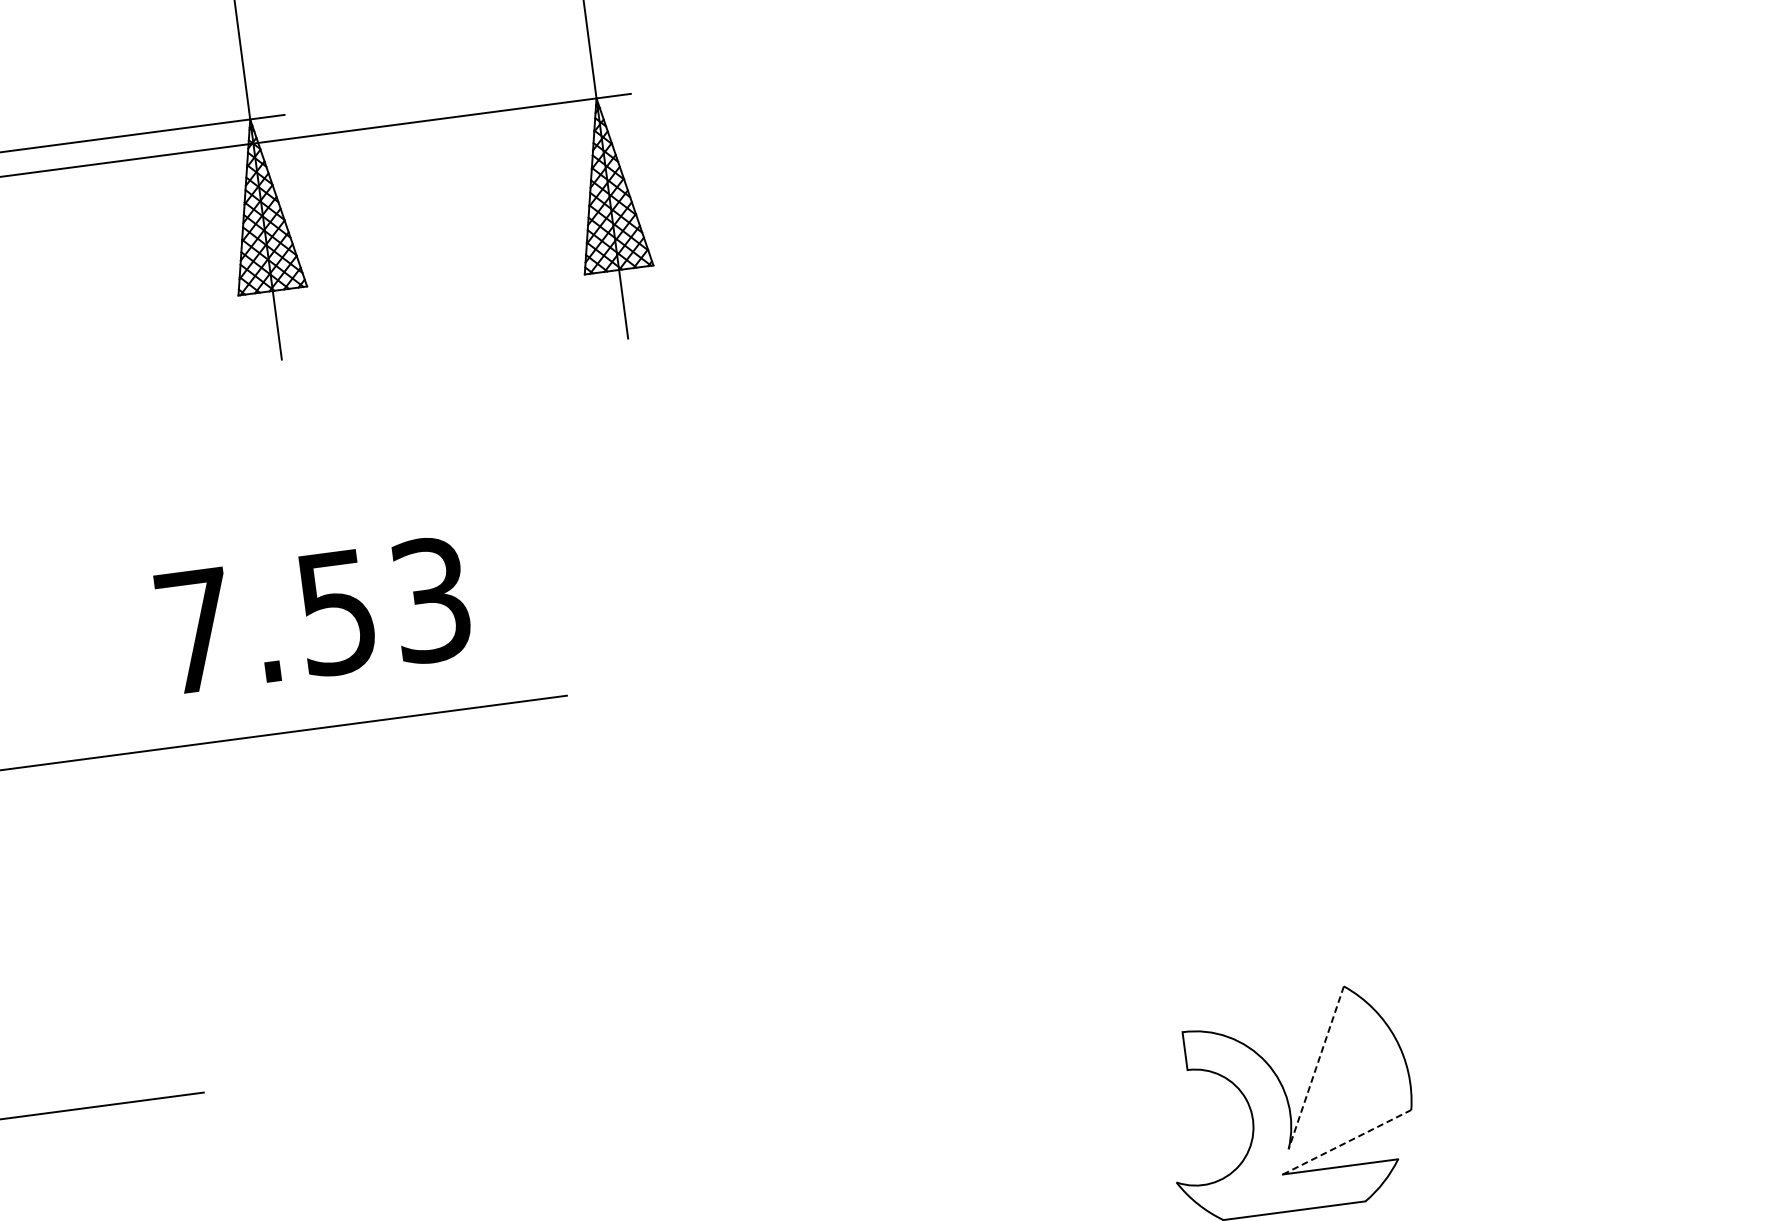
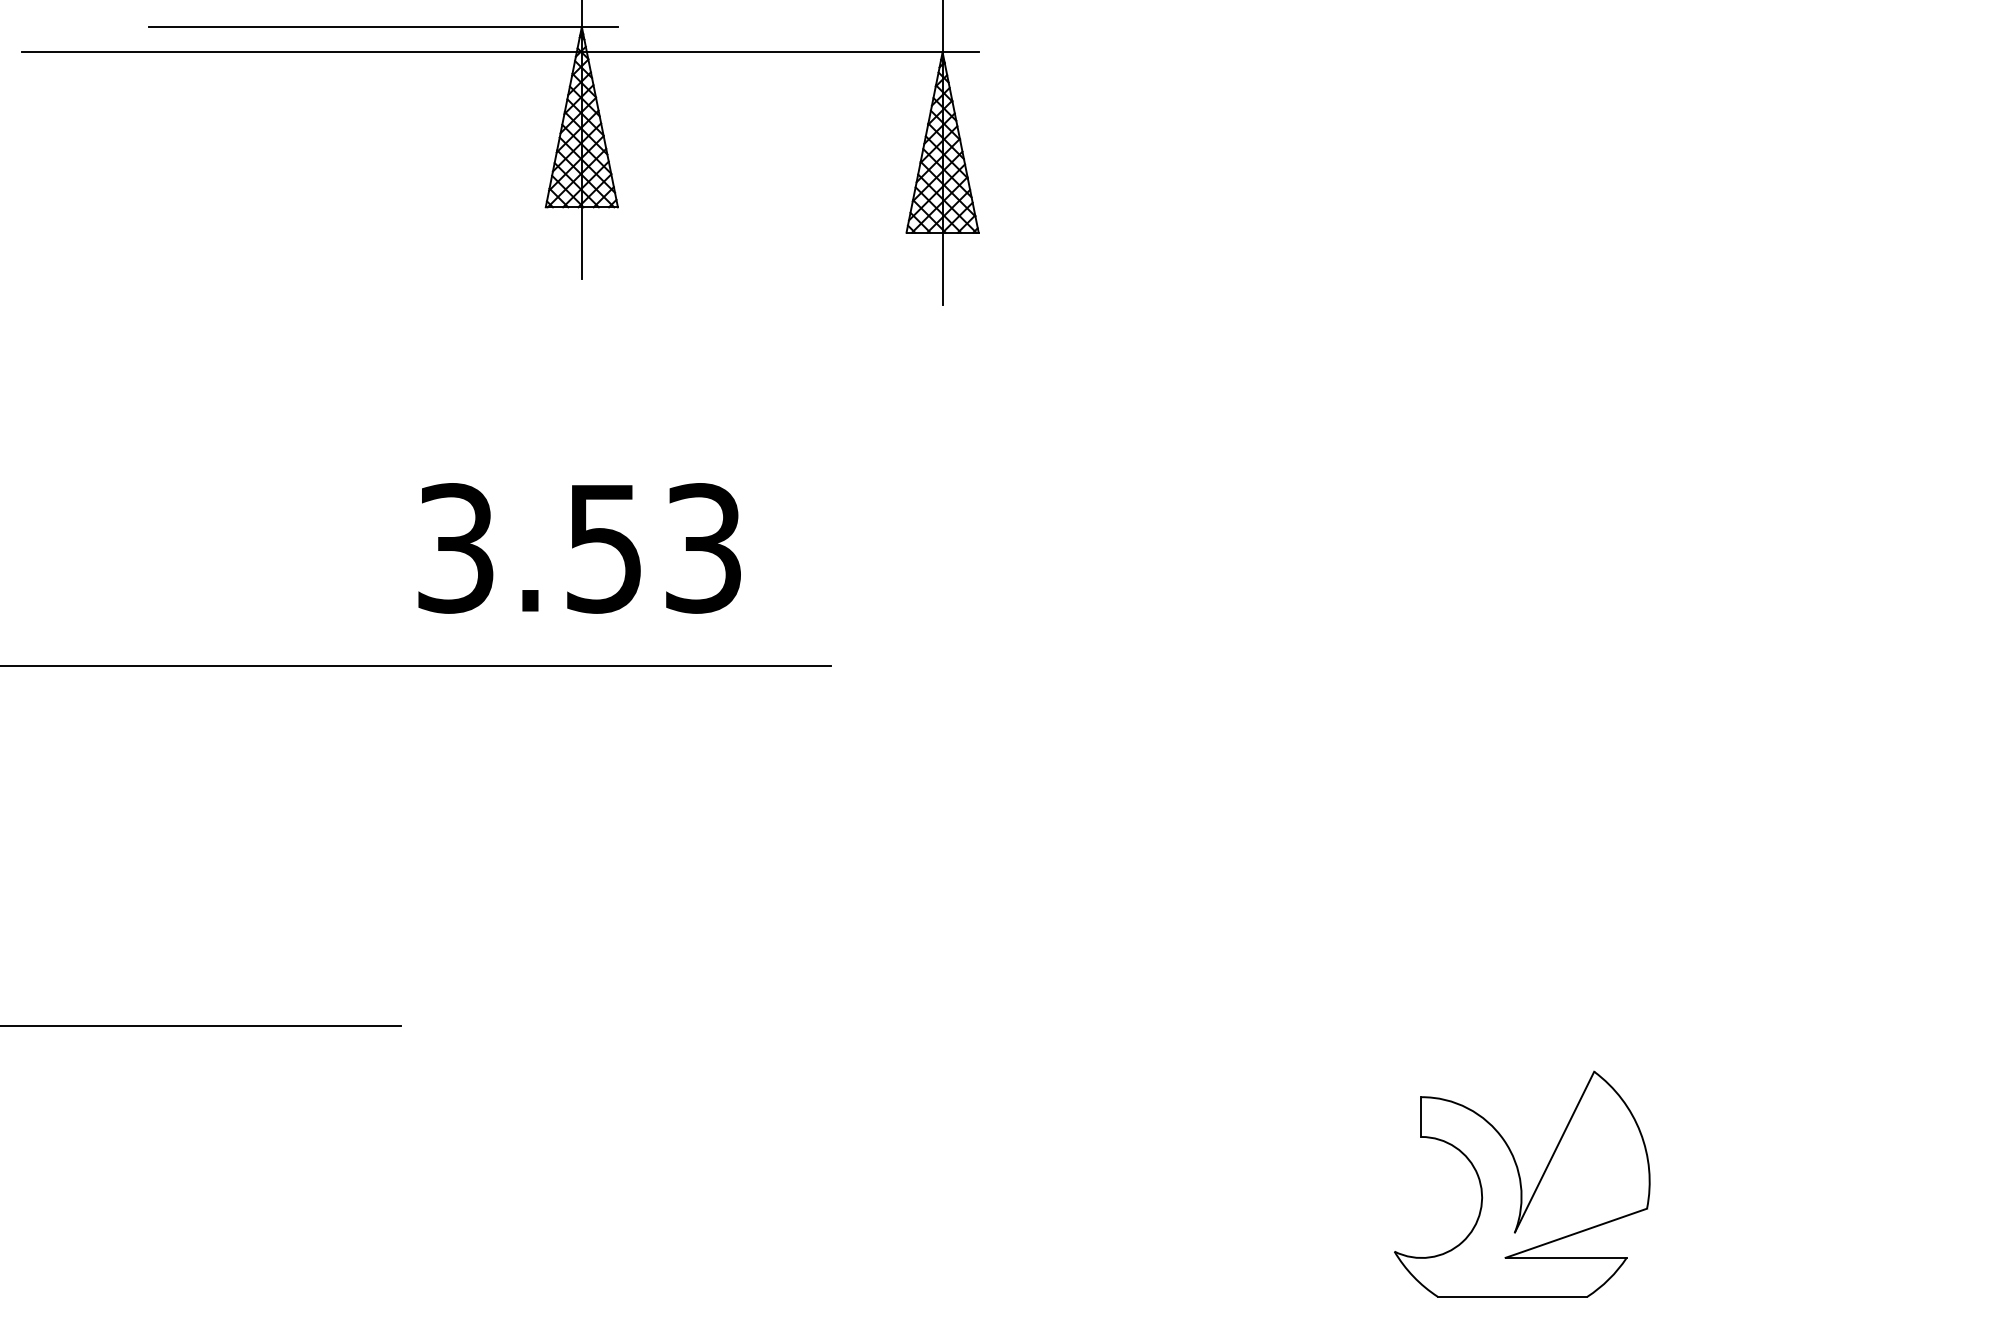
text: (195, 631) -> (455, 548), 7.53 -> 3.53
line: (1316, 1068) -> (1554, 1152), dashed -> solid
line: (1347, 1142) -> (1576, 1233), dashed -> solid

